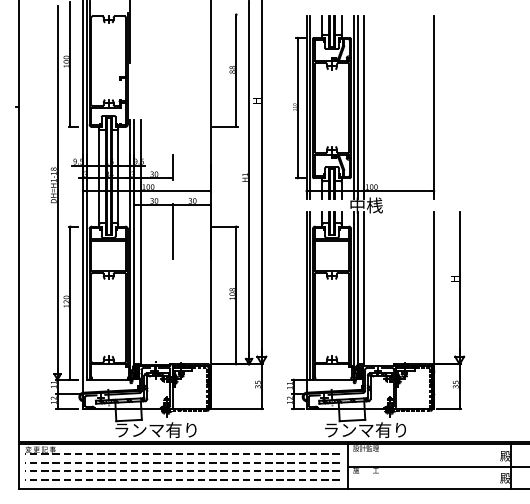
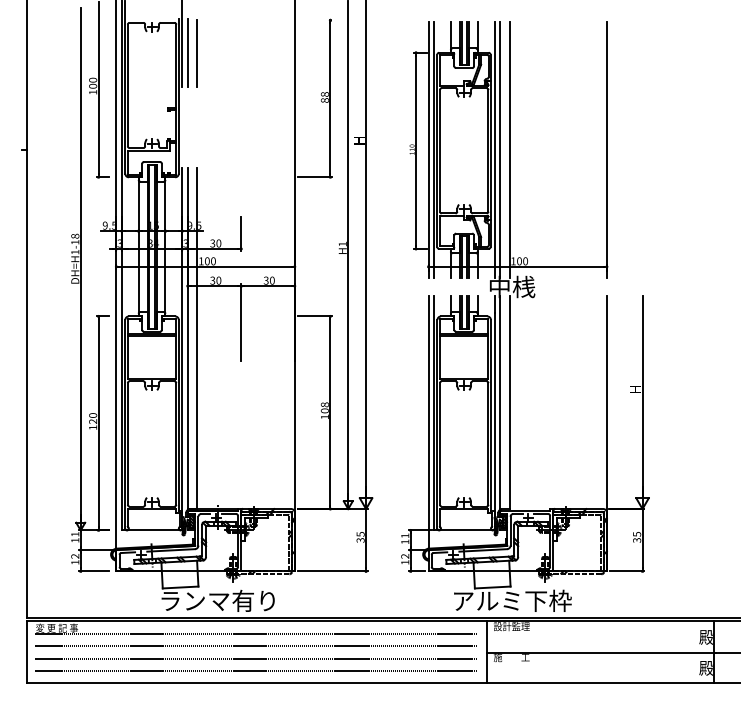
line: (134, 37) -> (187, 52), added
line: (140, 38) -> (196, 53), added
text: (366, 429) -> (512, 600), ランマ有り -> アルミ下枠

